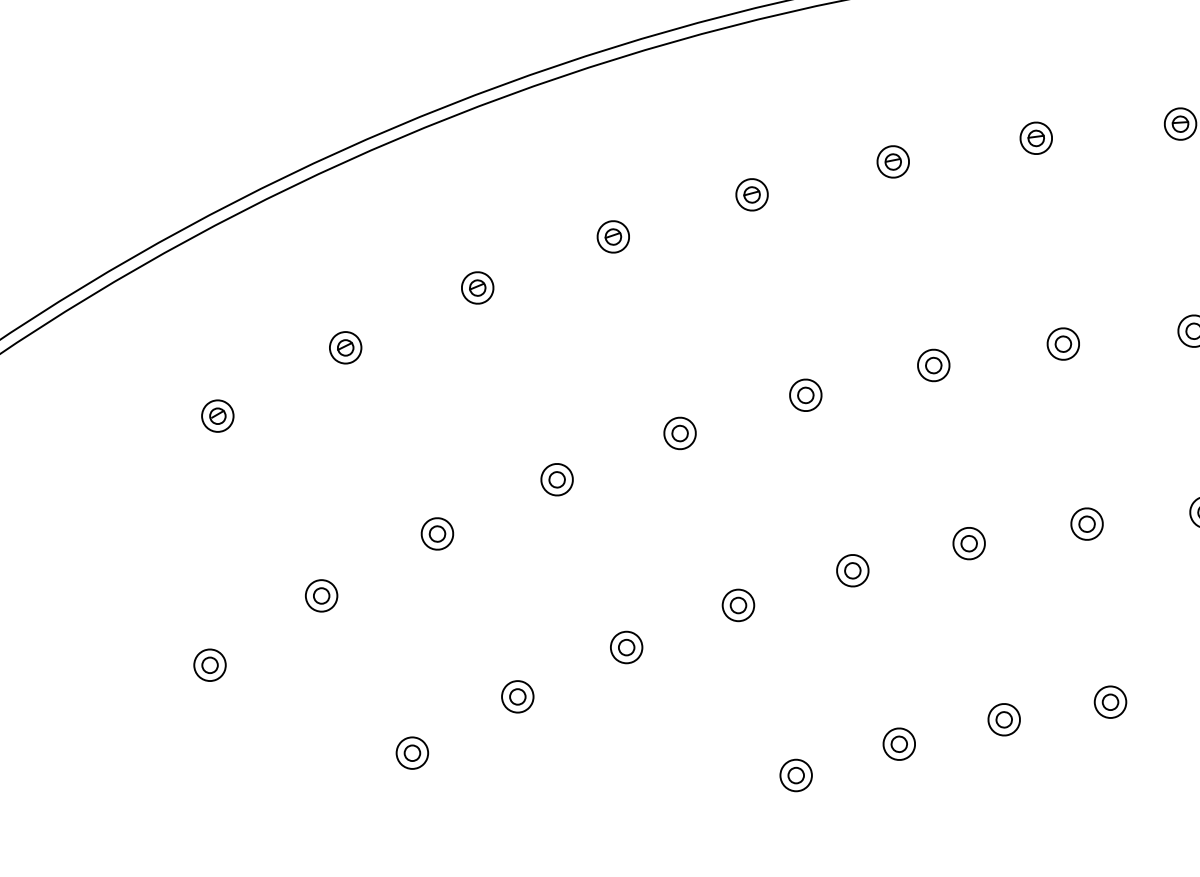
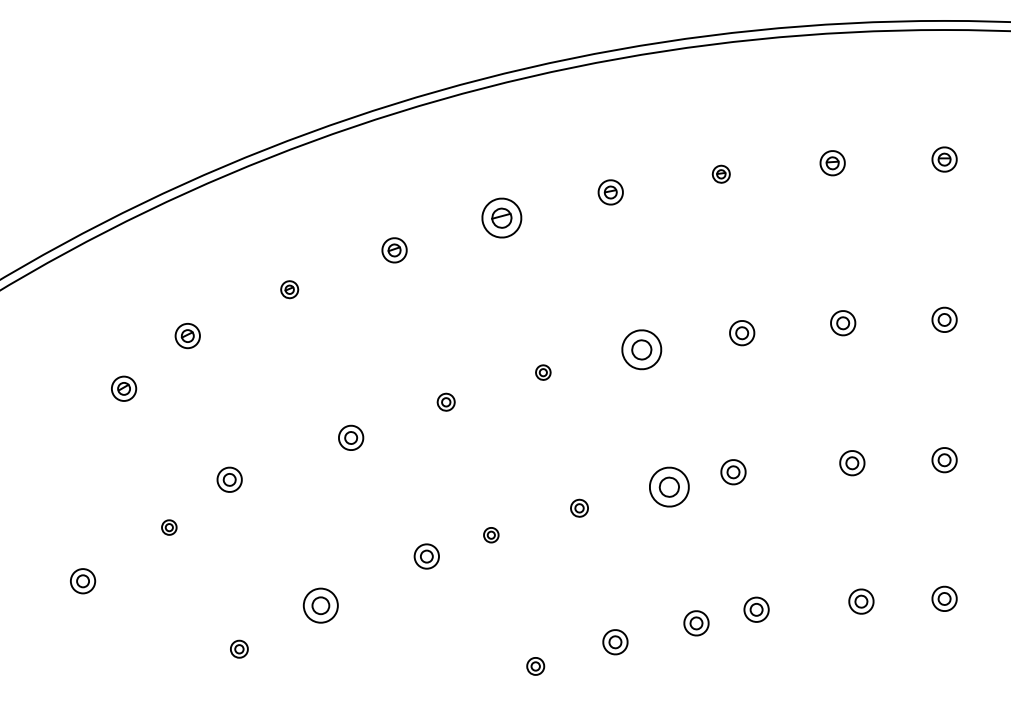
part: (1036, 138) -> (721, 174), size x0.7
part: (751, 194) -> (501, 217), size x1.6
part: (477, 287) -> (289, 289), size x0.7
part: (934, 365) -> (642, 349), size x1.6
part: (806, 395) -> (543, 372), size x0.6
part: (218, 415) -> (124, 388), moved
part: (680, 433) -> (446, 402), size x0.7
part: (1087, 524) -> (733, 472), moved
part: (437, 533) -> (229, 479), moved
part: (969, 543) -> (669, 487), size x1.6
part: (852, 571) -> (579, 508), size x0.7
part: (321, 595) -> (169, 527), size x0.6
part: (738, 606) -> (491, 535), size x0.6
part: (626, 647) -> (426, 556), moved
part: (517, 696) -> (320, 605), size x1.4
part: (1110, 701) -> (756, 609), moved
part: (412, 753) -> (239, 649), size x0.7
part: (795, 775) -> (535, 666), size x0.7

